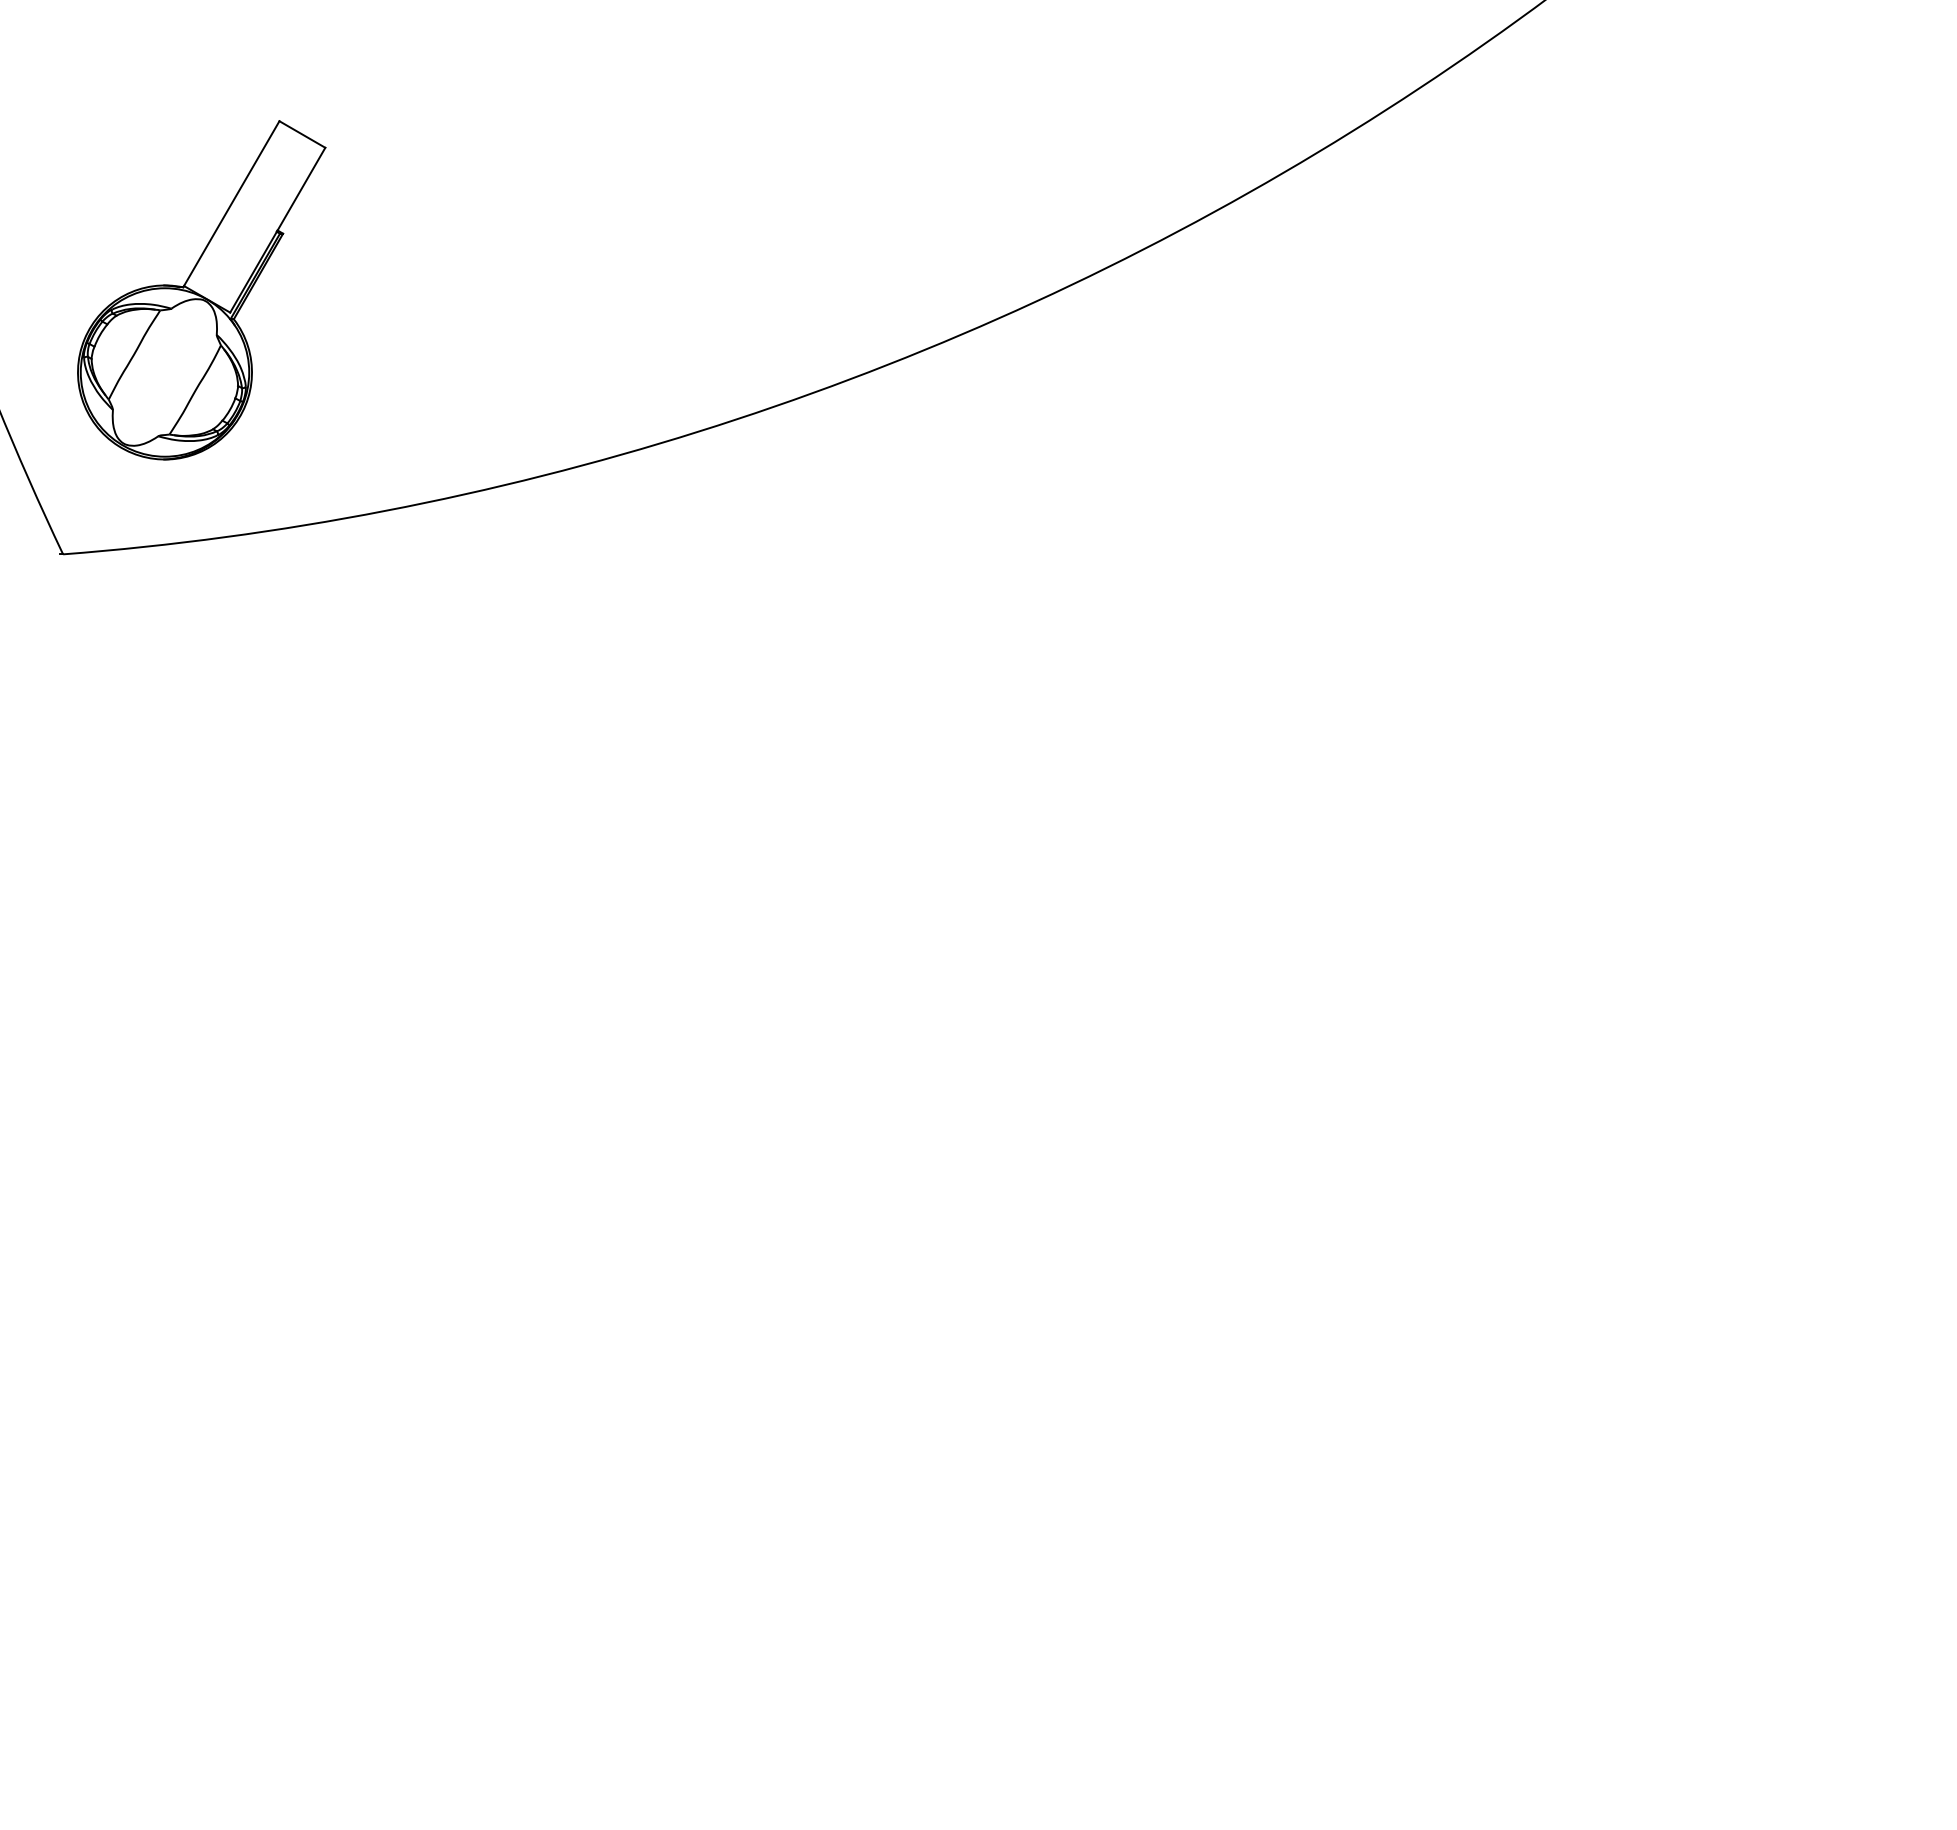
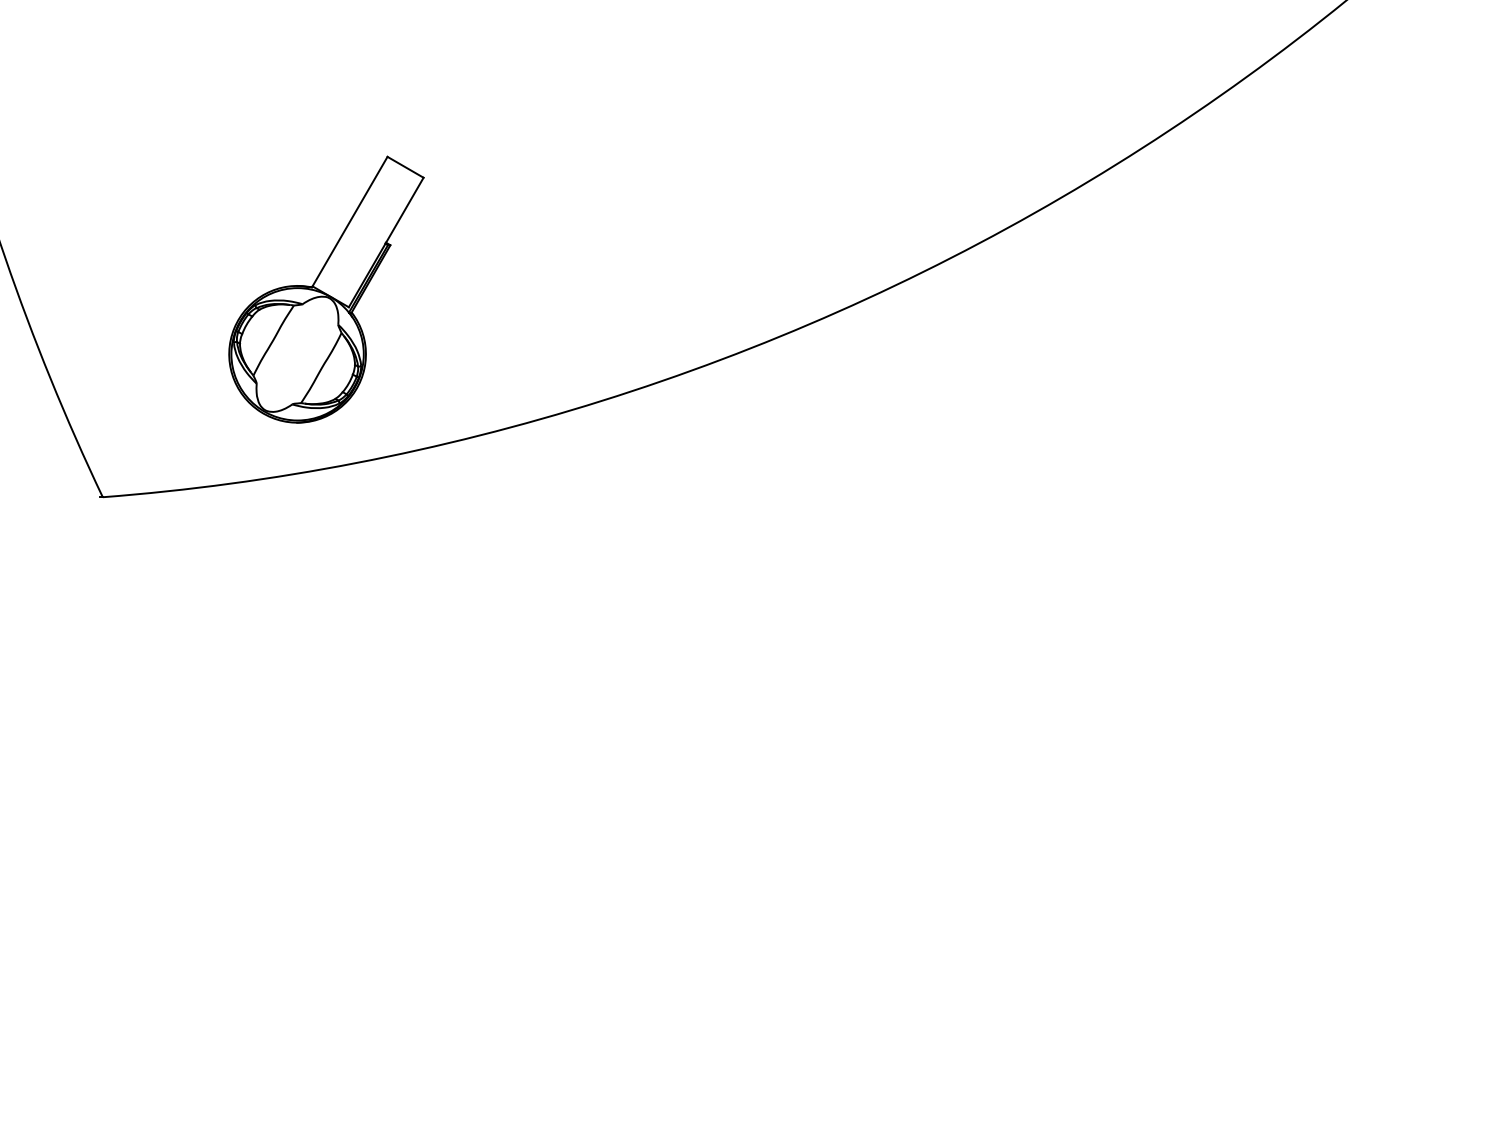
part: (201, 290) -> (326, 289), moved

